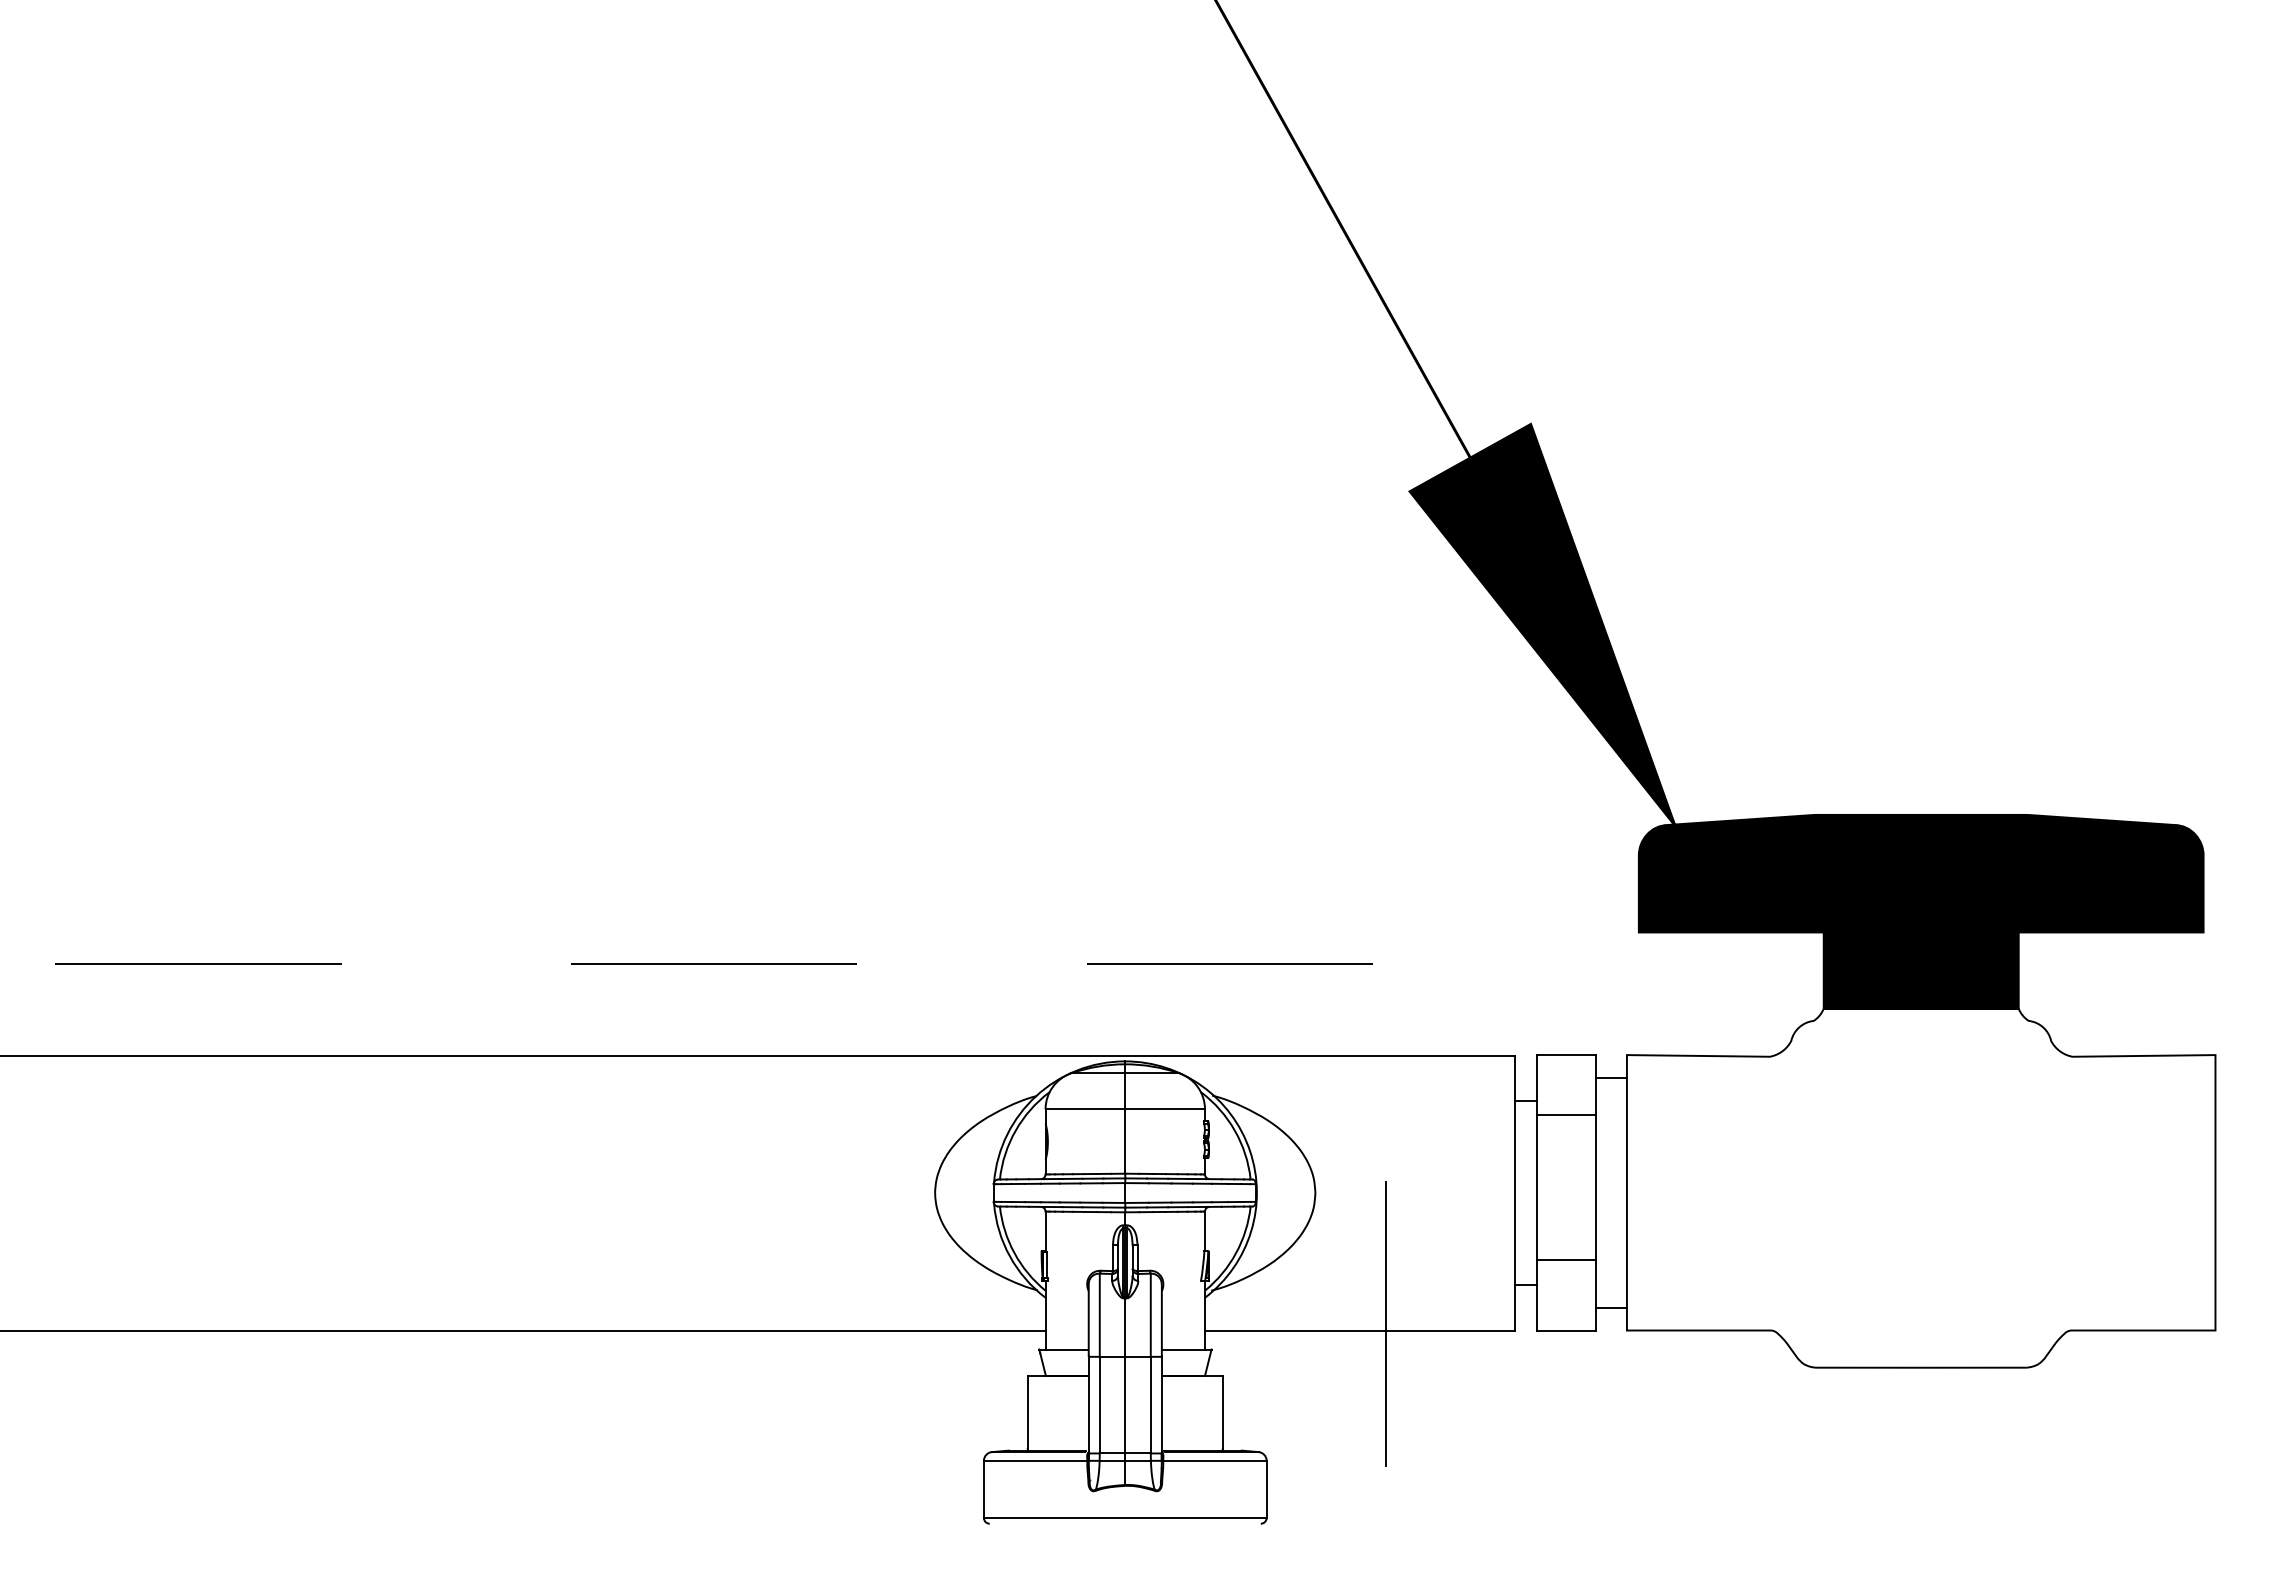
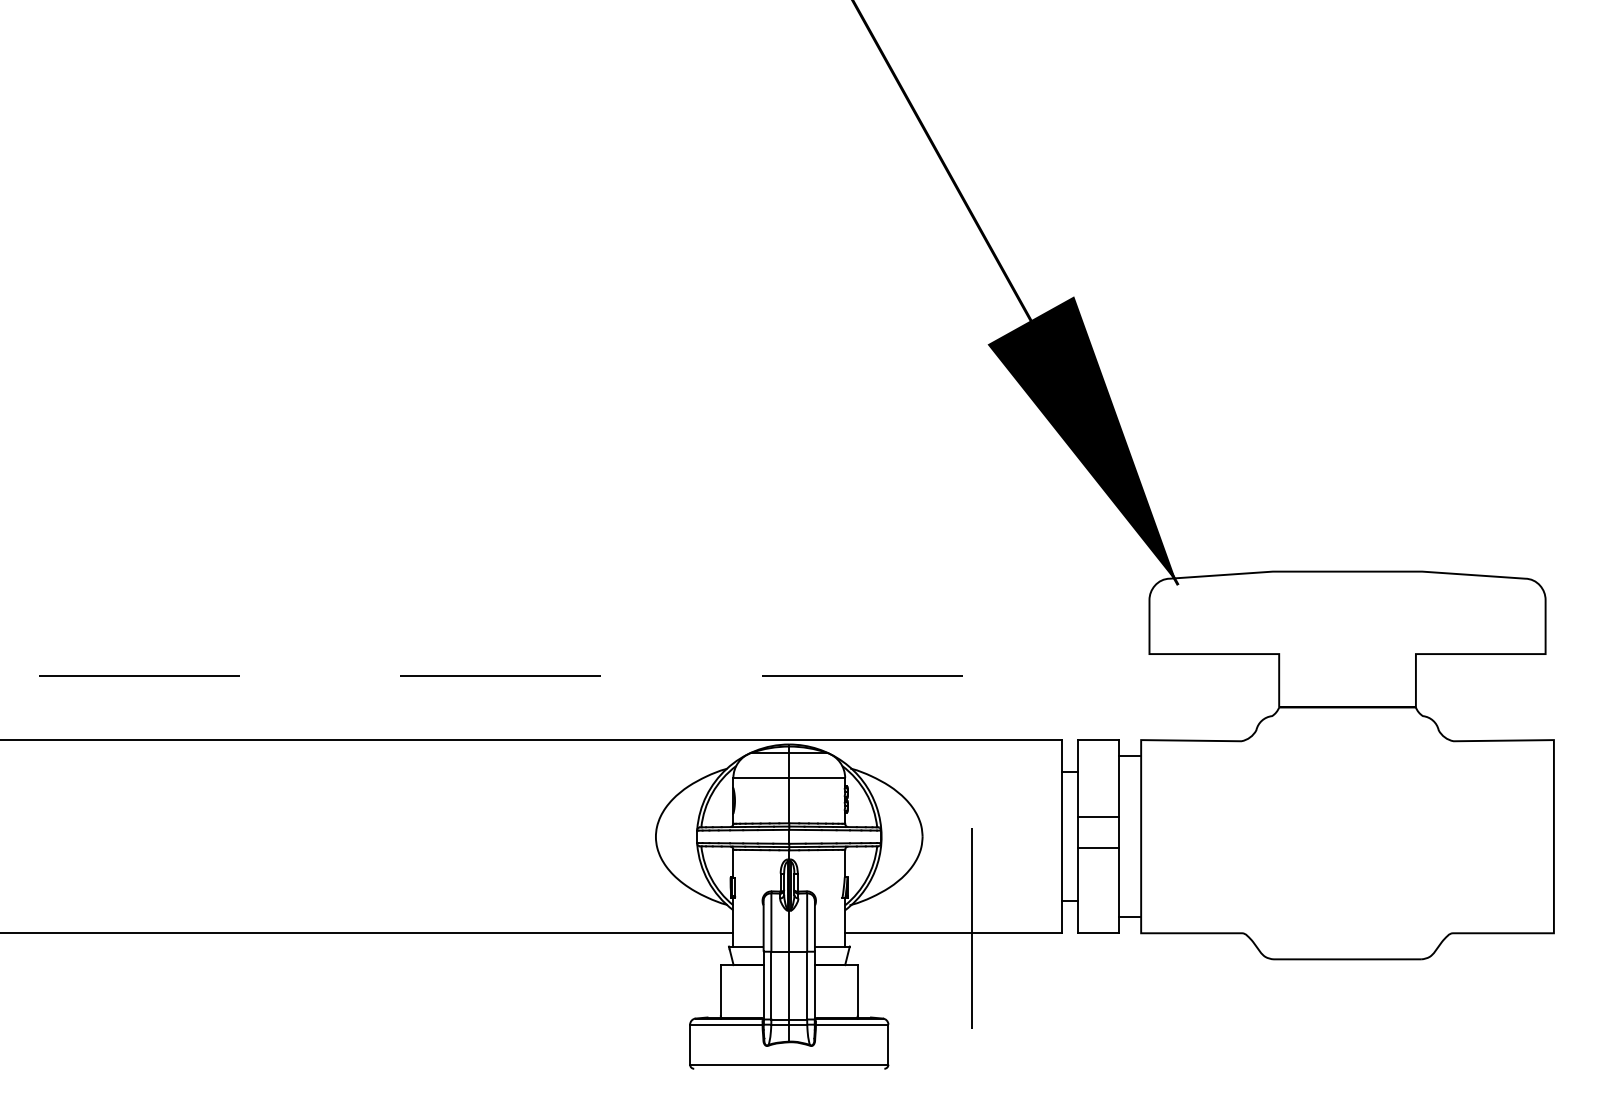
fill: (1920, 911) -> (1347, 639), removed
line: (1565, 1115) -> (1098, 816), moved
line: (1565, 1260) -> (1098, 847), moved

